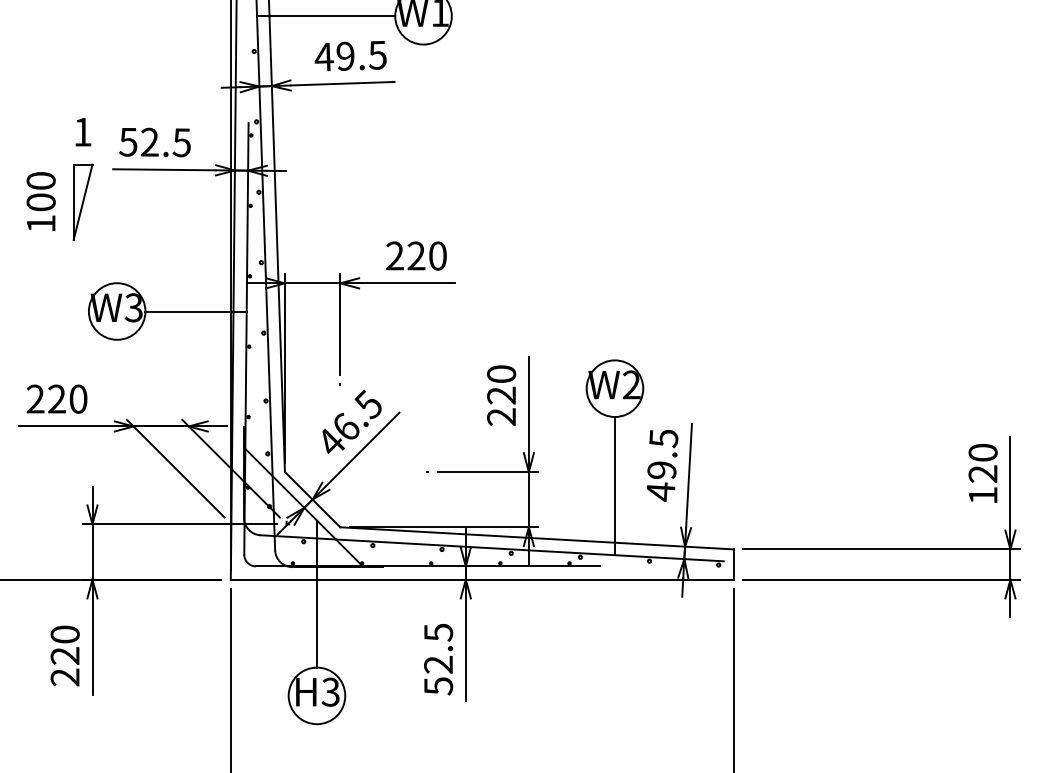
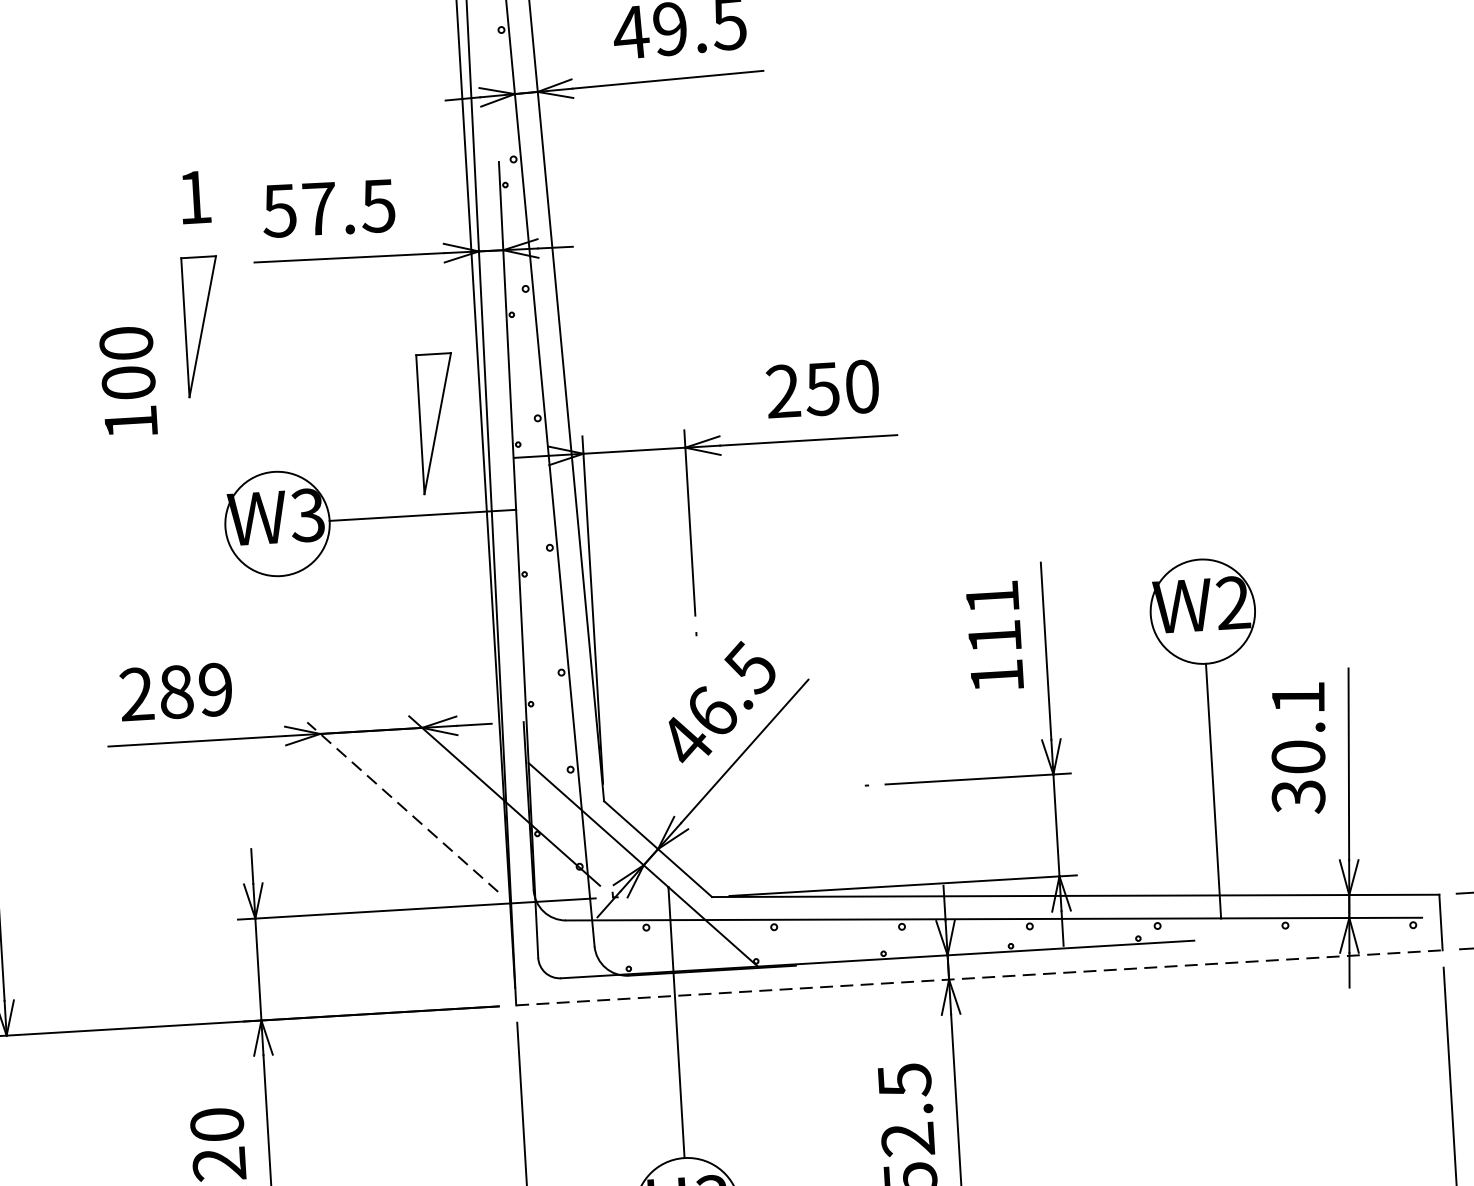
text: (150, 141) -> (320, 207), 52.5 -> 57.5
text: (40, 201) -> (127, 381), moved
text: (416, 255) -> (822, 388), 220 -> 250
part: (206, 261) -> (436, 422), added
text: (501, 395) -> (994, 636), 220 -> 111
text: (67, 398) -> (195, 689), 220 -> 289
text: (662, 465) -> (1298, 747), 49.5 -> 30.1
line: (175, 468) -> (402, 806), solid -> dashed
line: (482, 579) -> (979, 977), solid -> dashed

